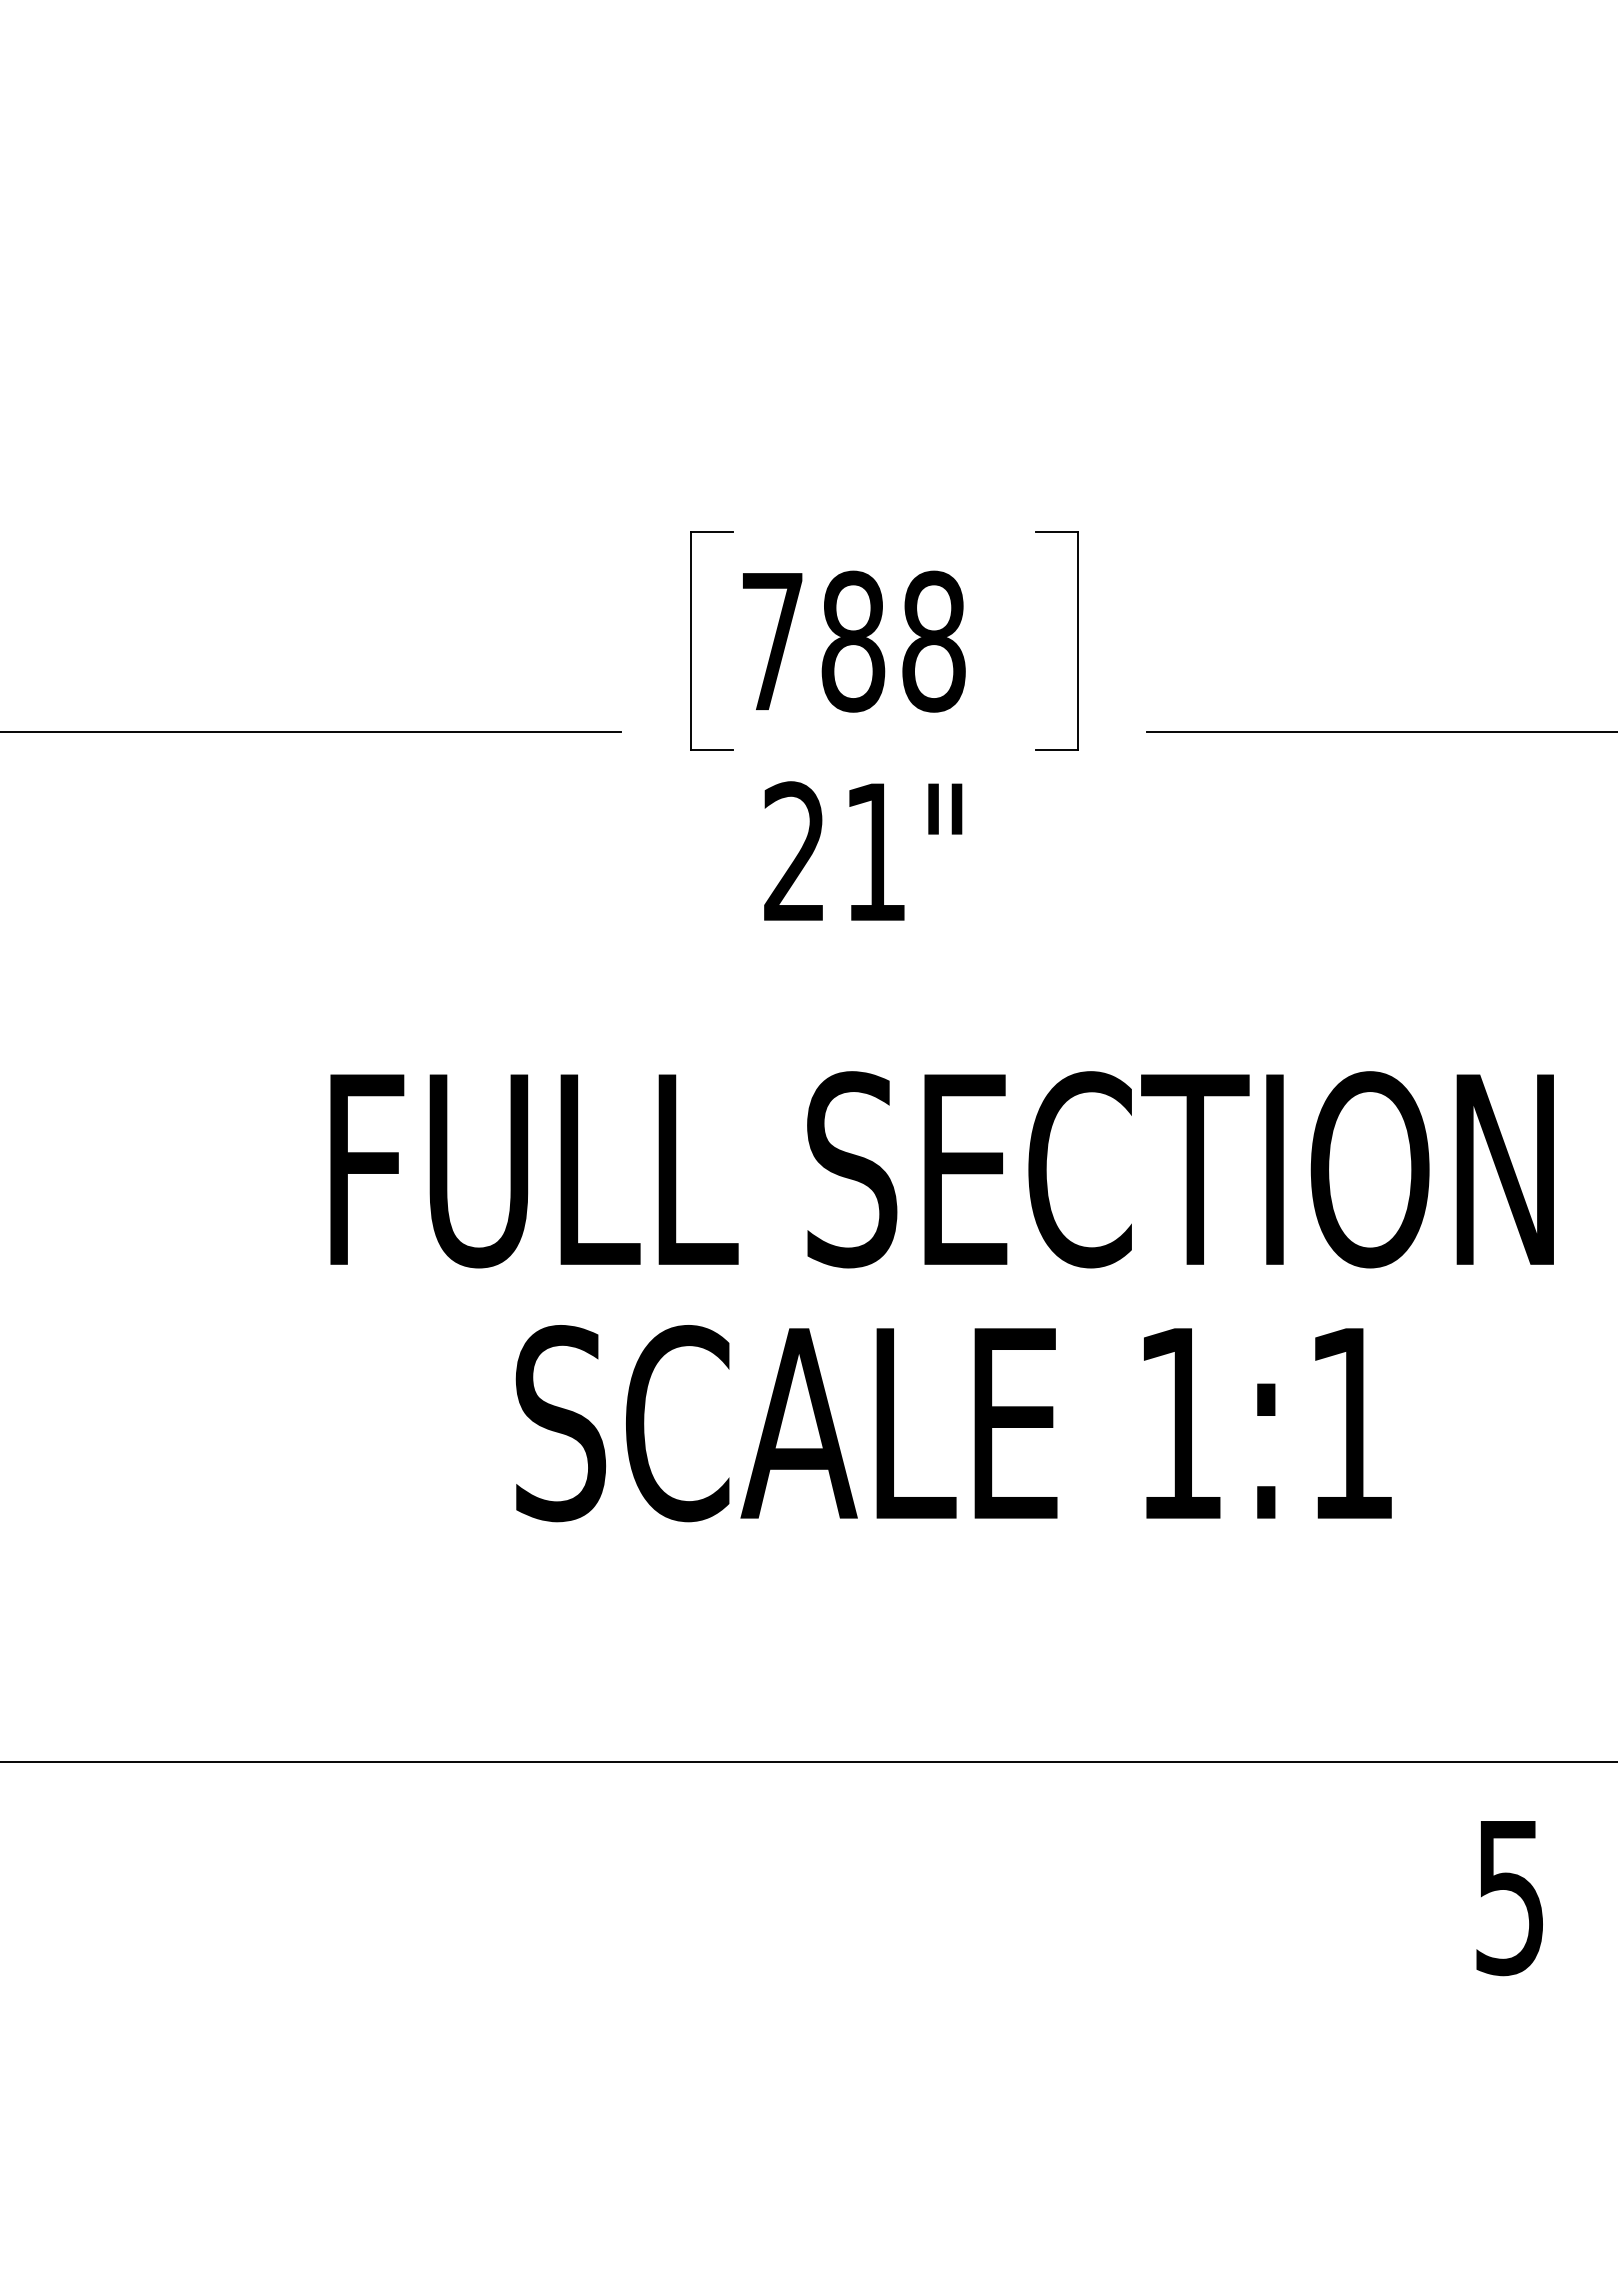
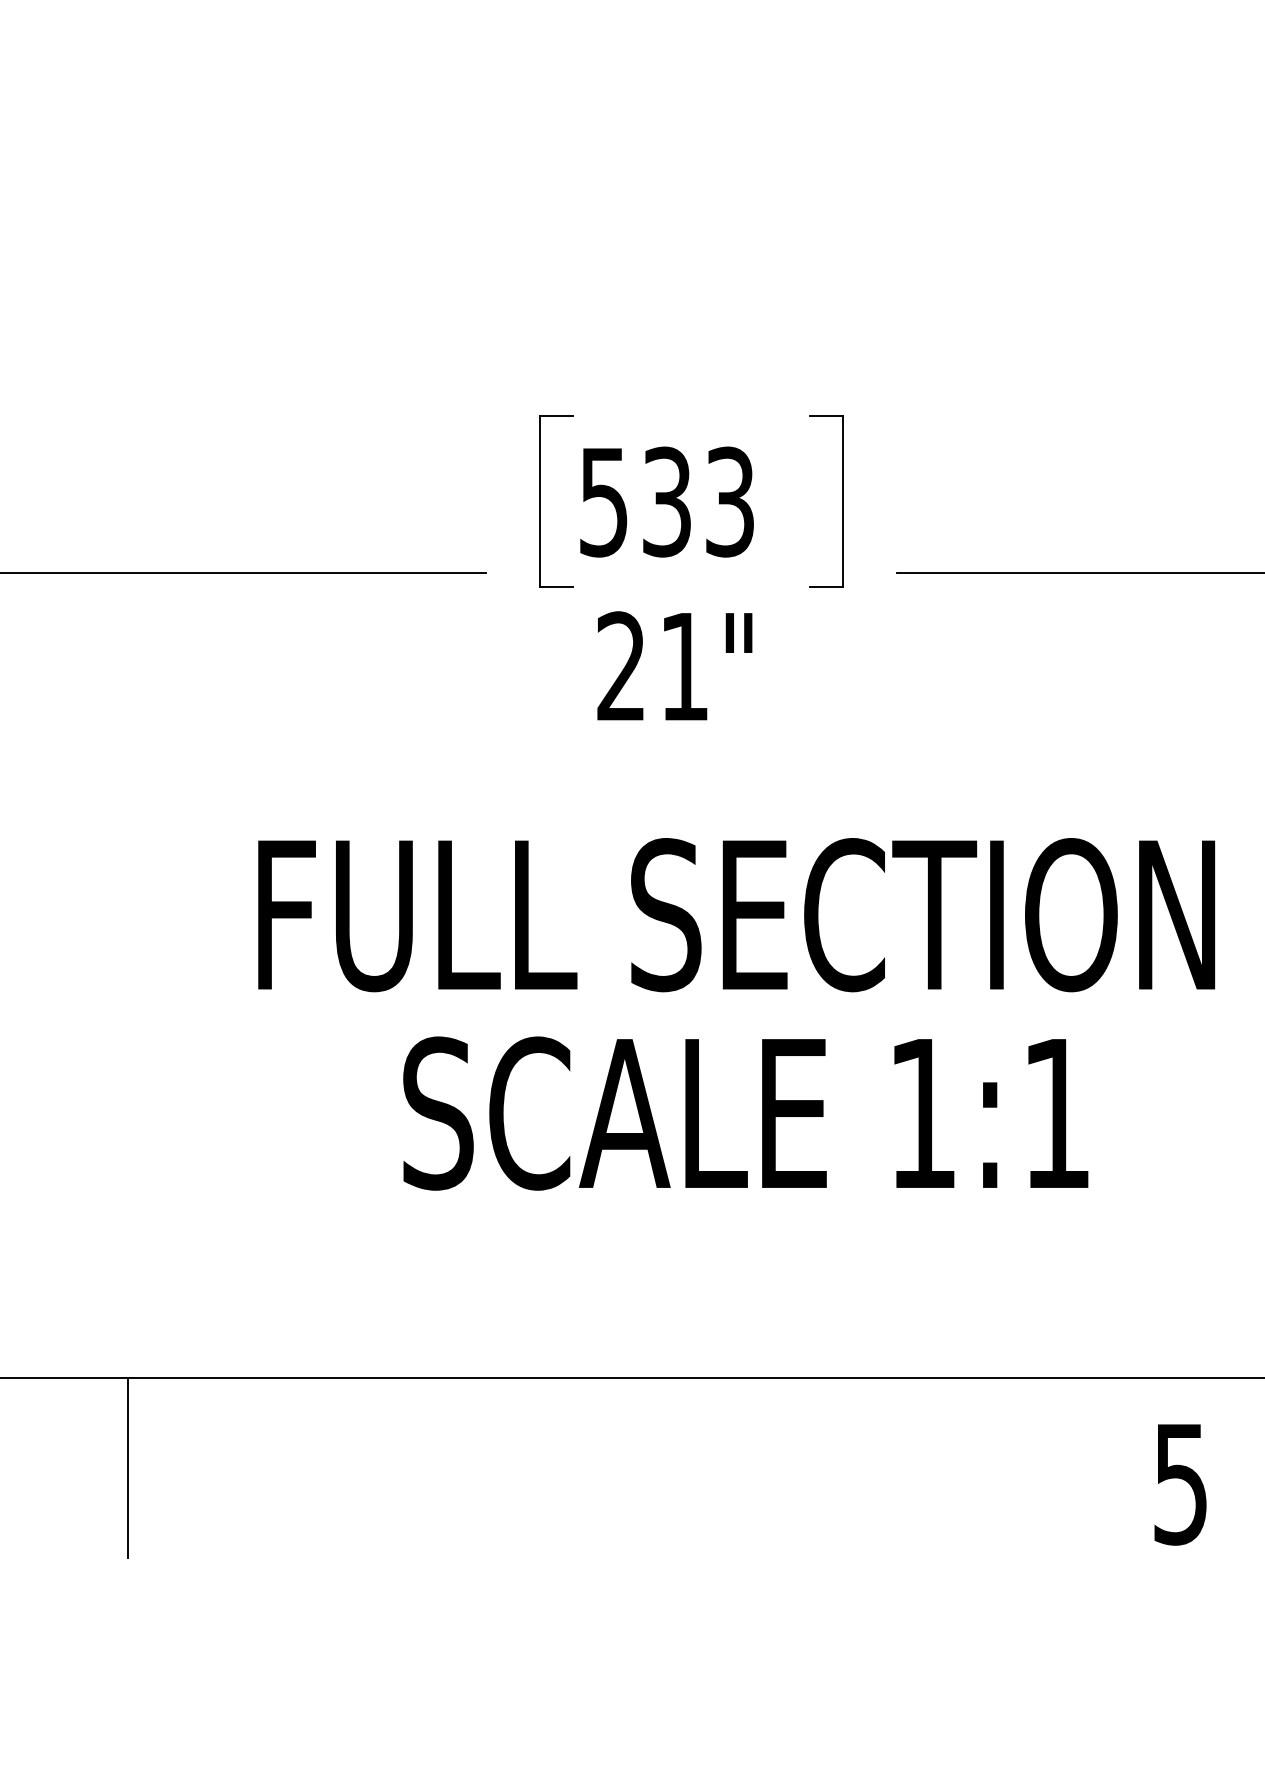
text: (853, 641) -> (667, 501), 788 -> 533
line: (163, 1876) -> (127, 1467), added

